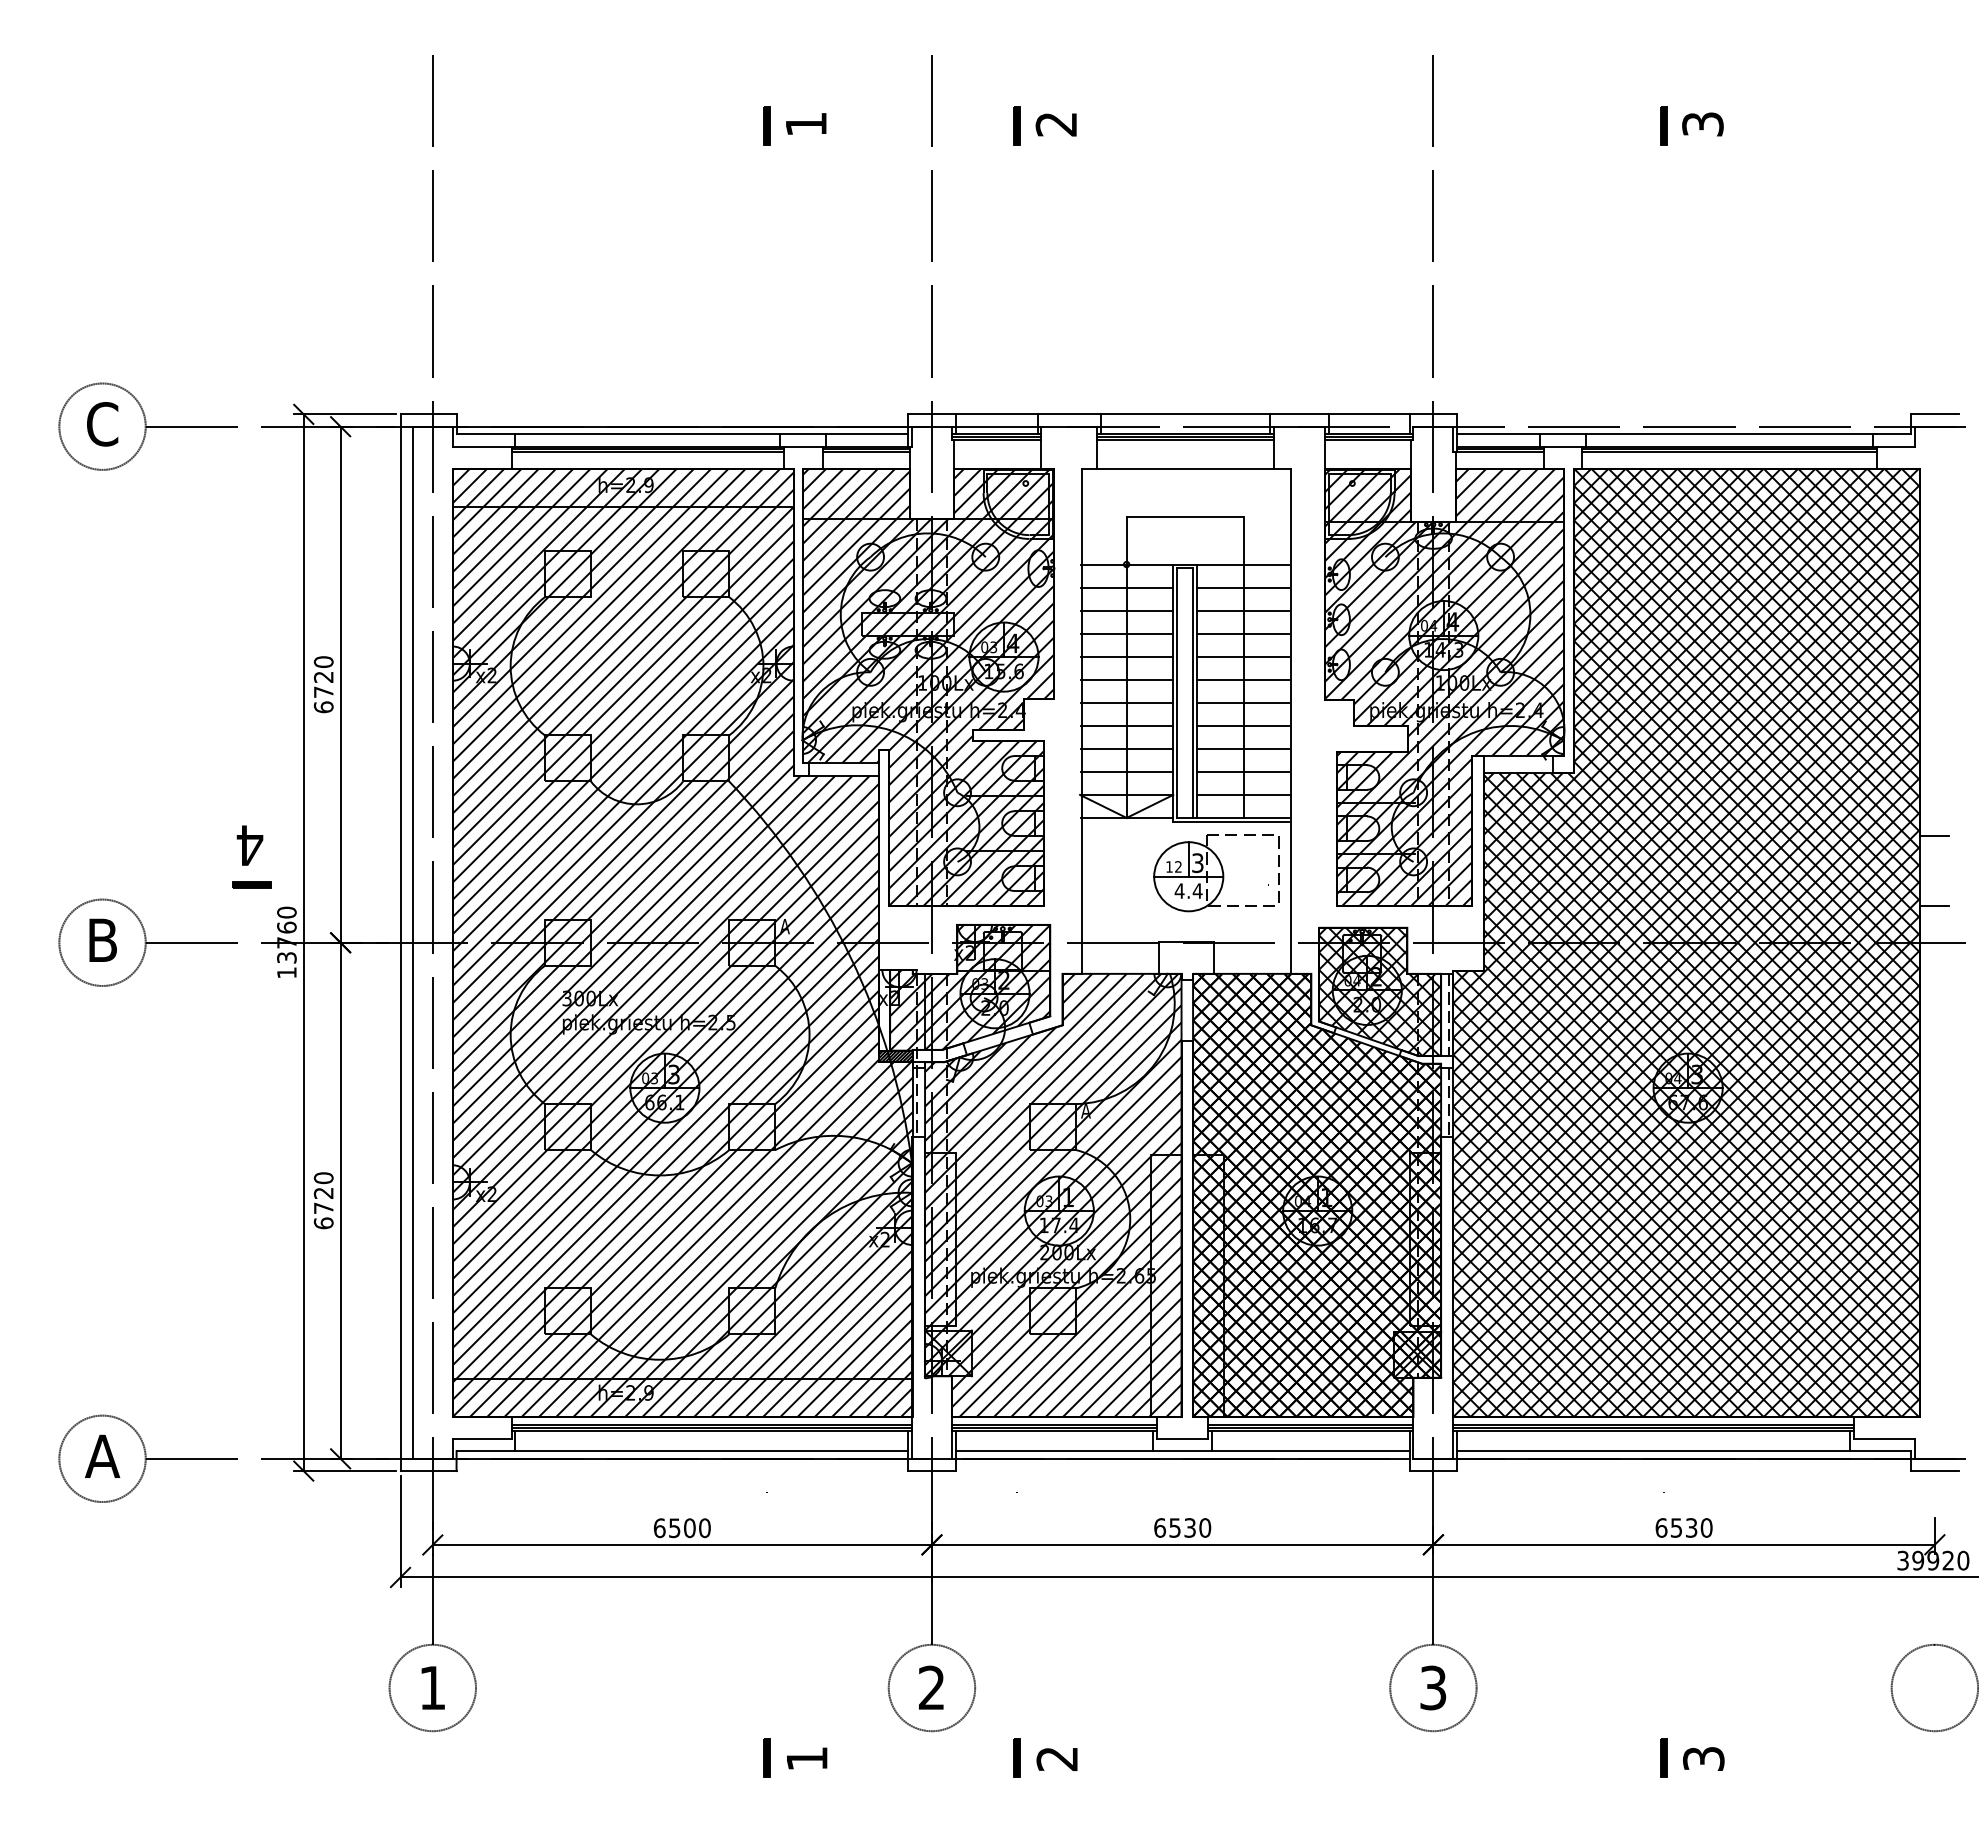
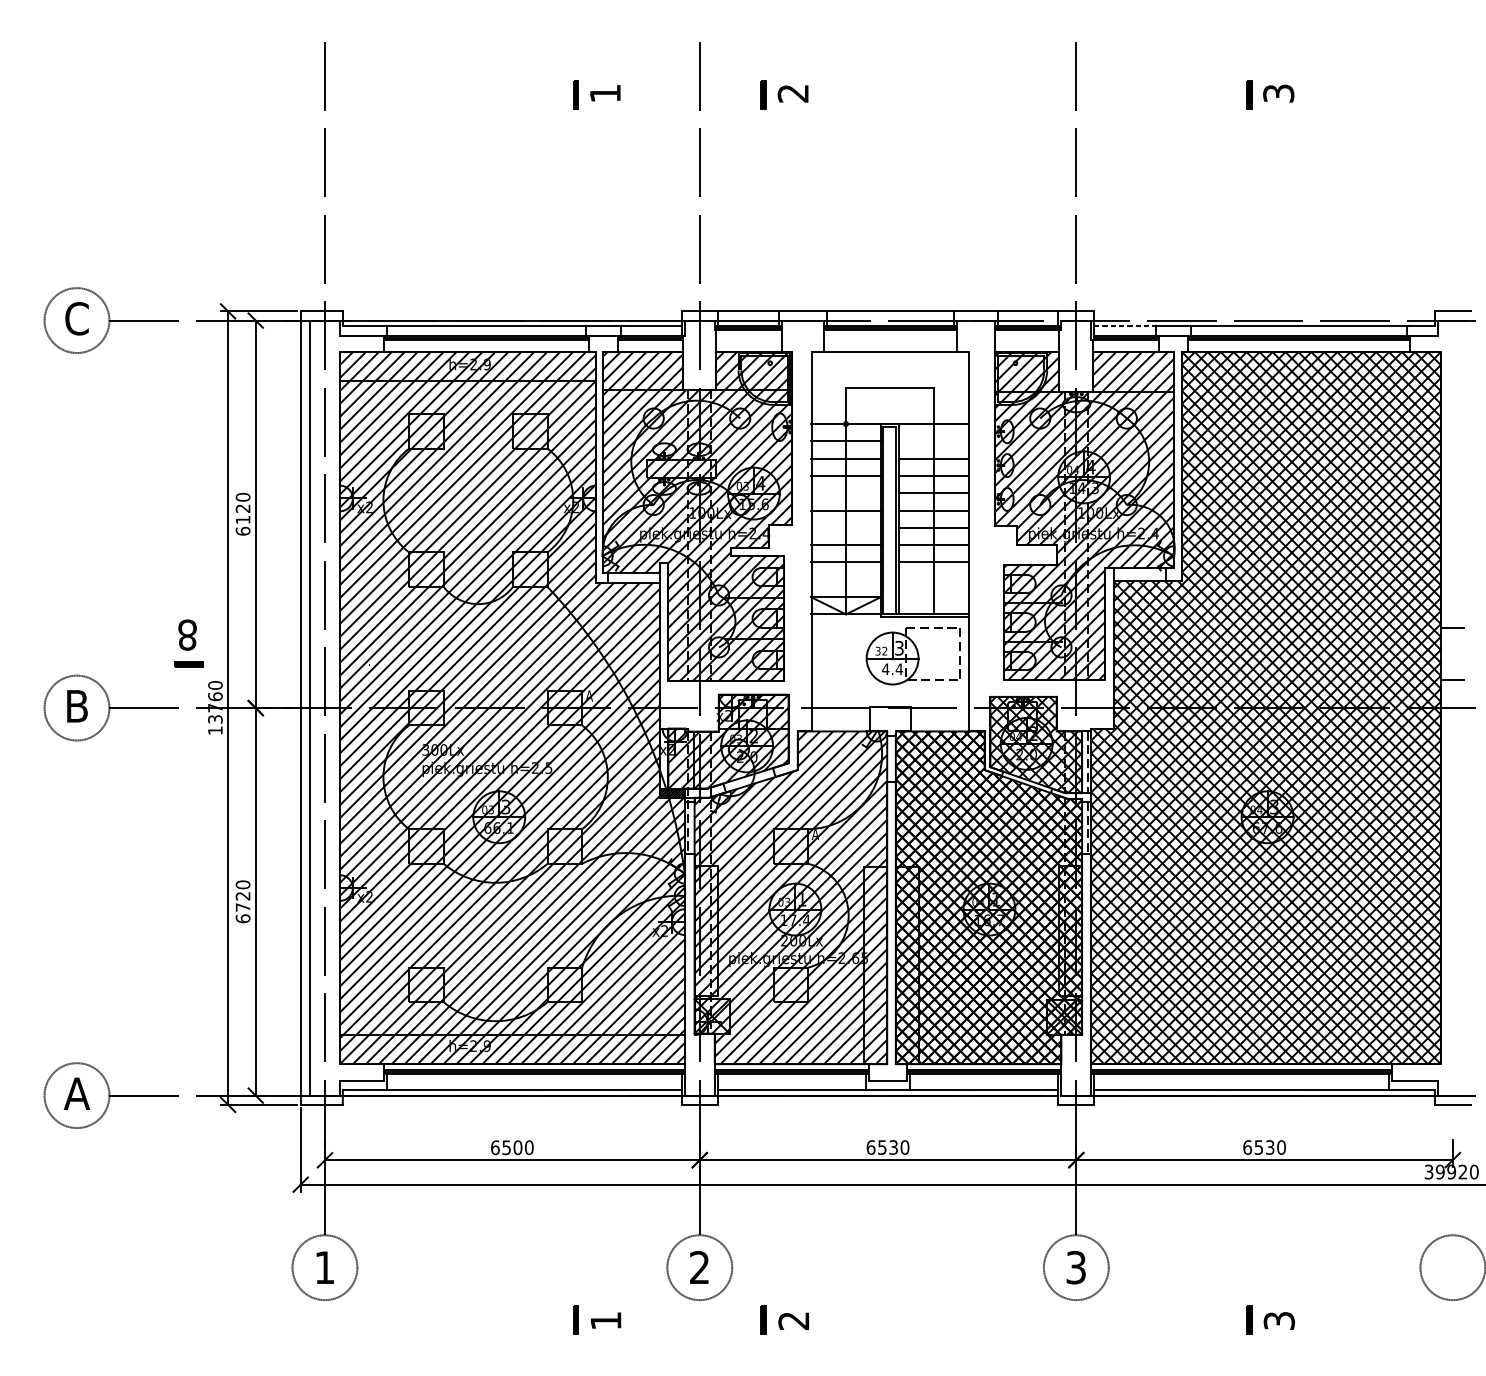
line: (1499, 434) -> (1125, 326), solid -> dashed
line: (1243, 587) -> (933, 441), removed
line: (1126, 656) -> (845, 493), removed
text: (323, 691) -> (242, 519), 6720 -> 6120
line: (1126, 702) -> (845, 527), removed
line: (1126, 771) -> (845, 579), removed
line: (1243, 771) -> (933, 579), removed
line: (1243, 794) -> (933, 596), removed
text: (249, 845) -> (187, 635), 4 -> 8
text: (1169, 866) -> (878, 650), 12 -> 32

